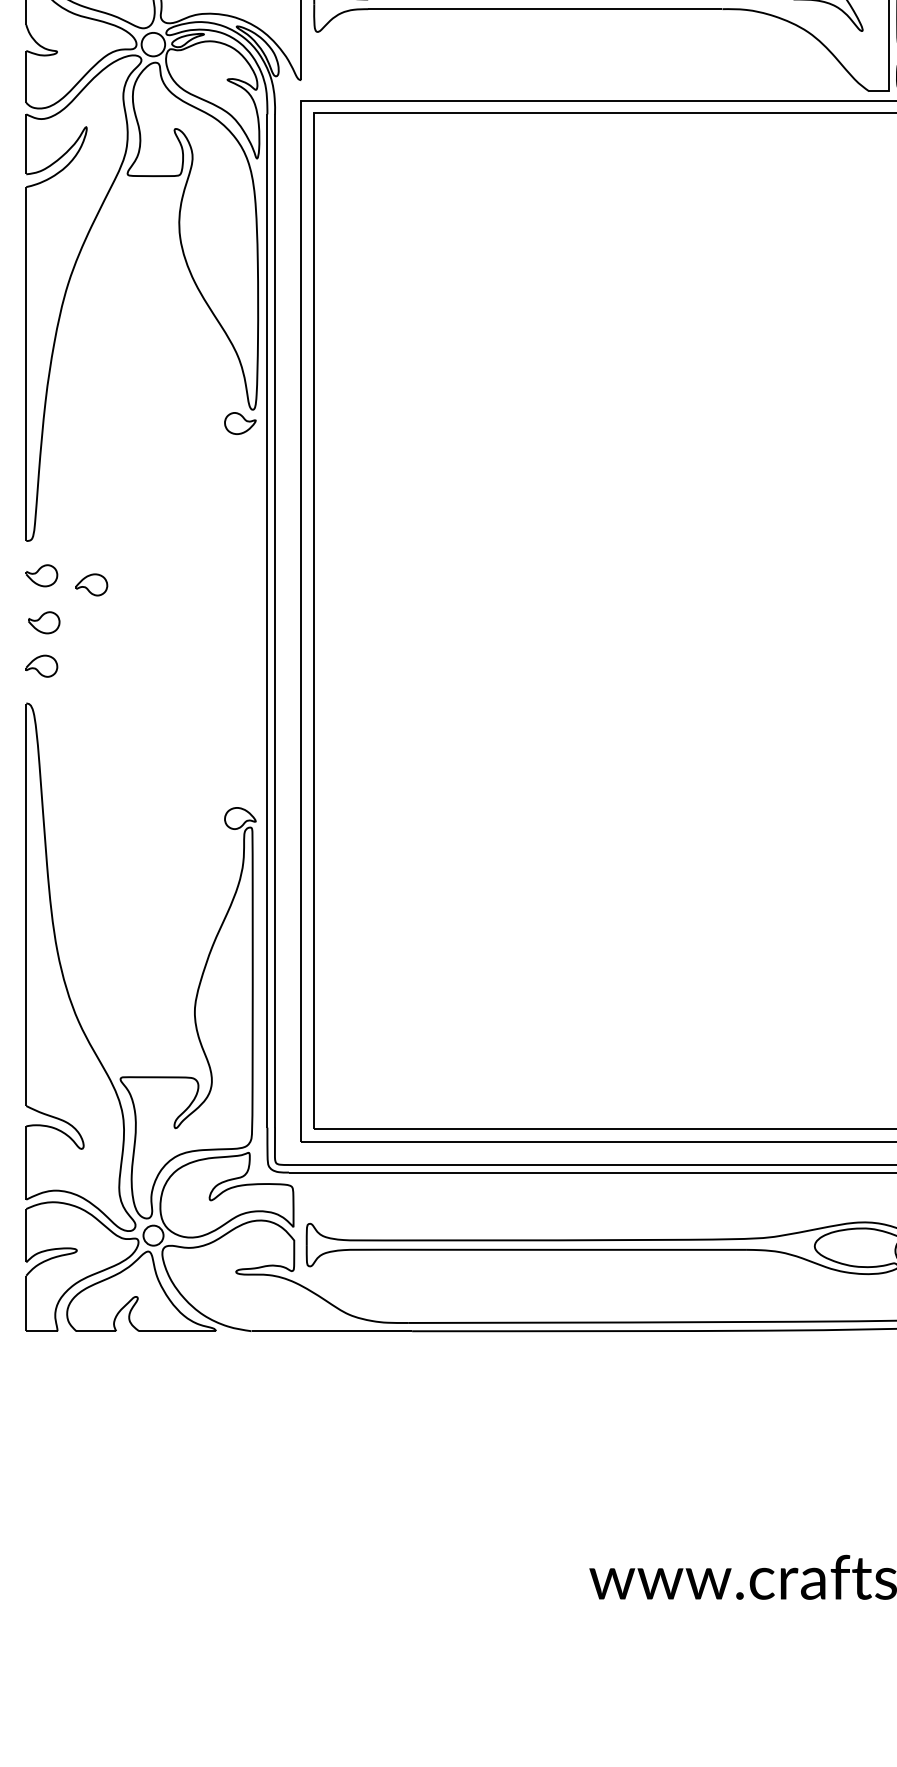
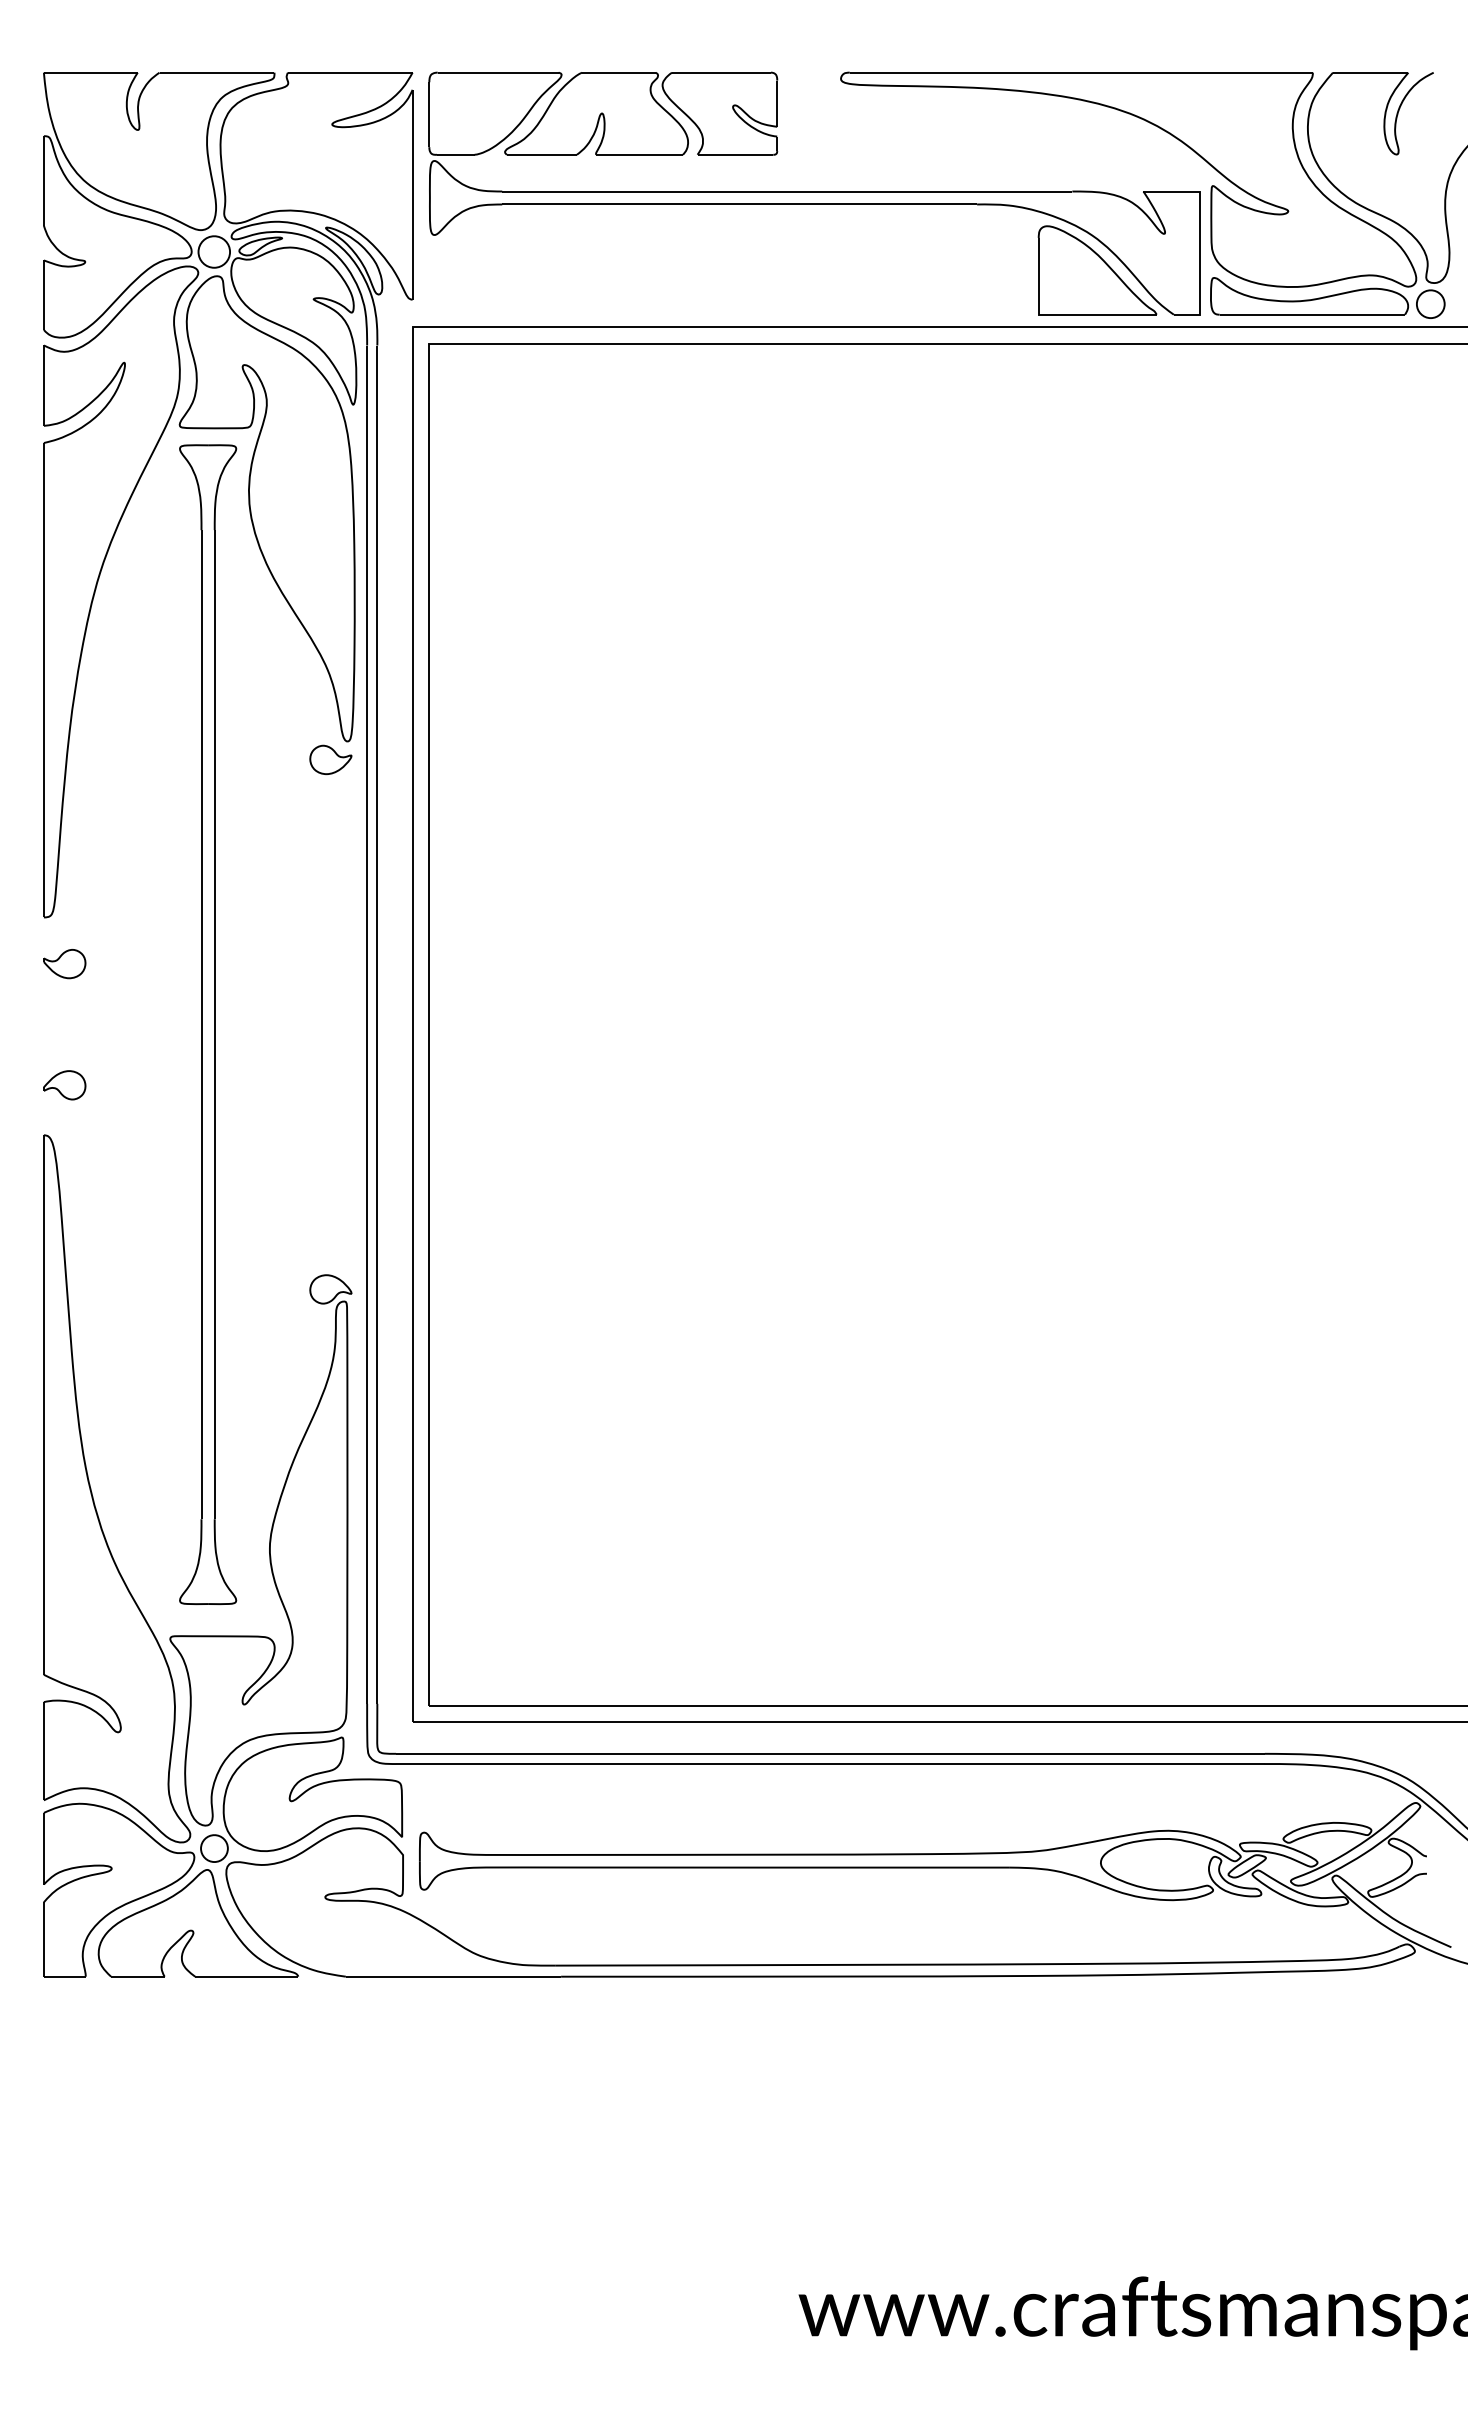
part: (812, 58) -> (1097, 270), added
part: (91, 585) -> (131, 976), removed
part: (149, 620) -> (208, 1024), added
part: (43, 623) -> (67, 1027), removed

